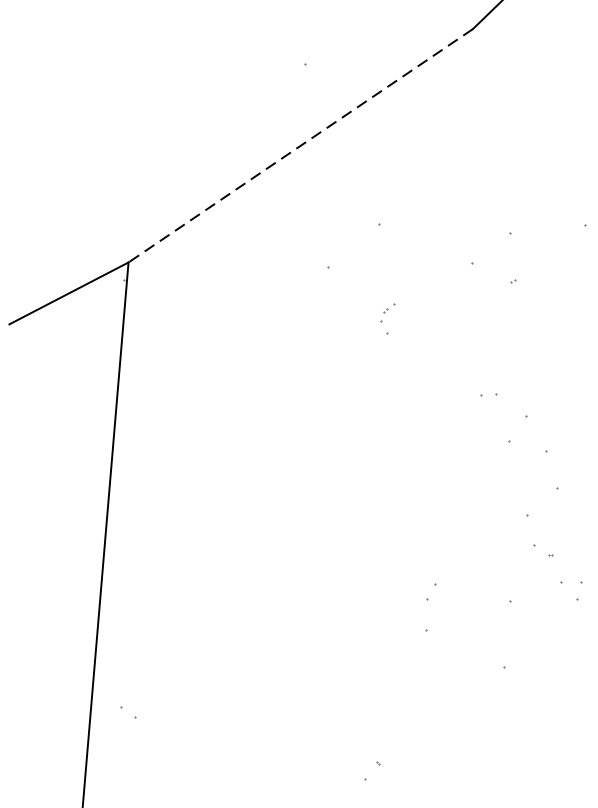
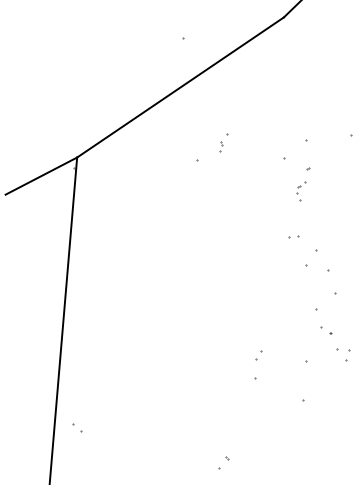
line: (300, 145) -> (180, 87), dashed -> solid
part: (368, 244) -> (221, 146), added
part: (388, 319) -> (301, 191), moved

